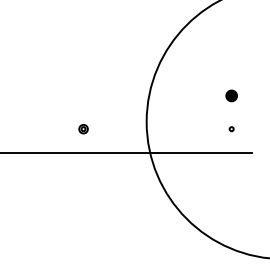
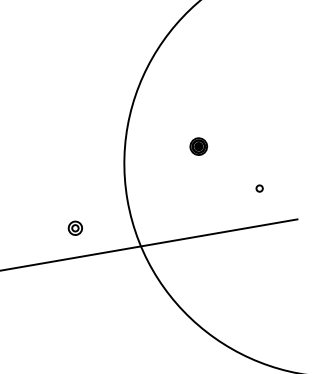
part: (231, 95) -> (198, 146), moved
part: (83, 129) -> (75, 228), moved

